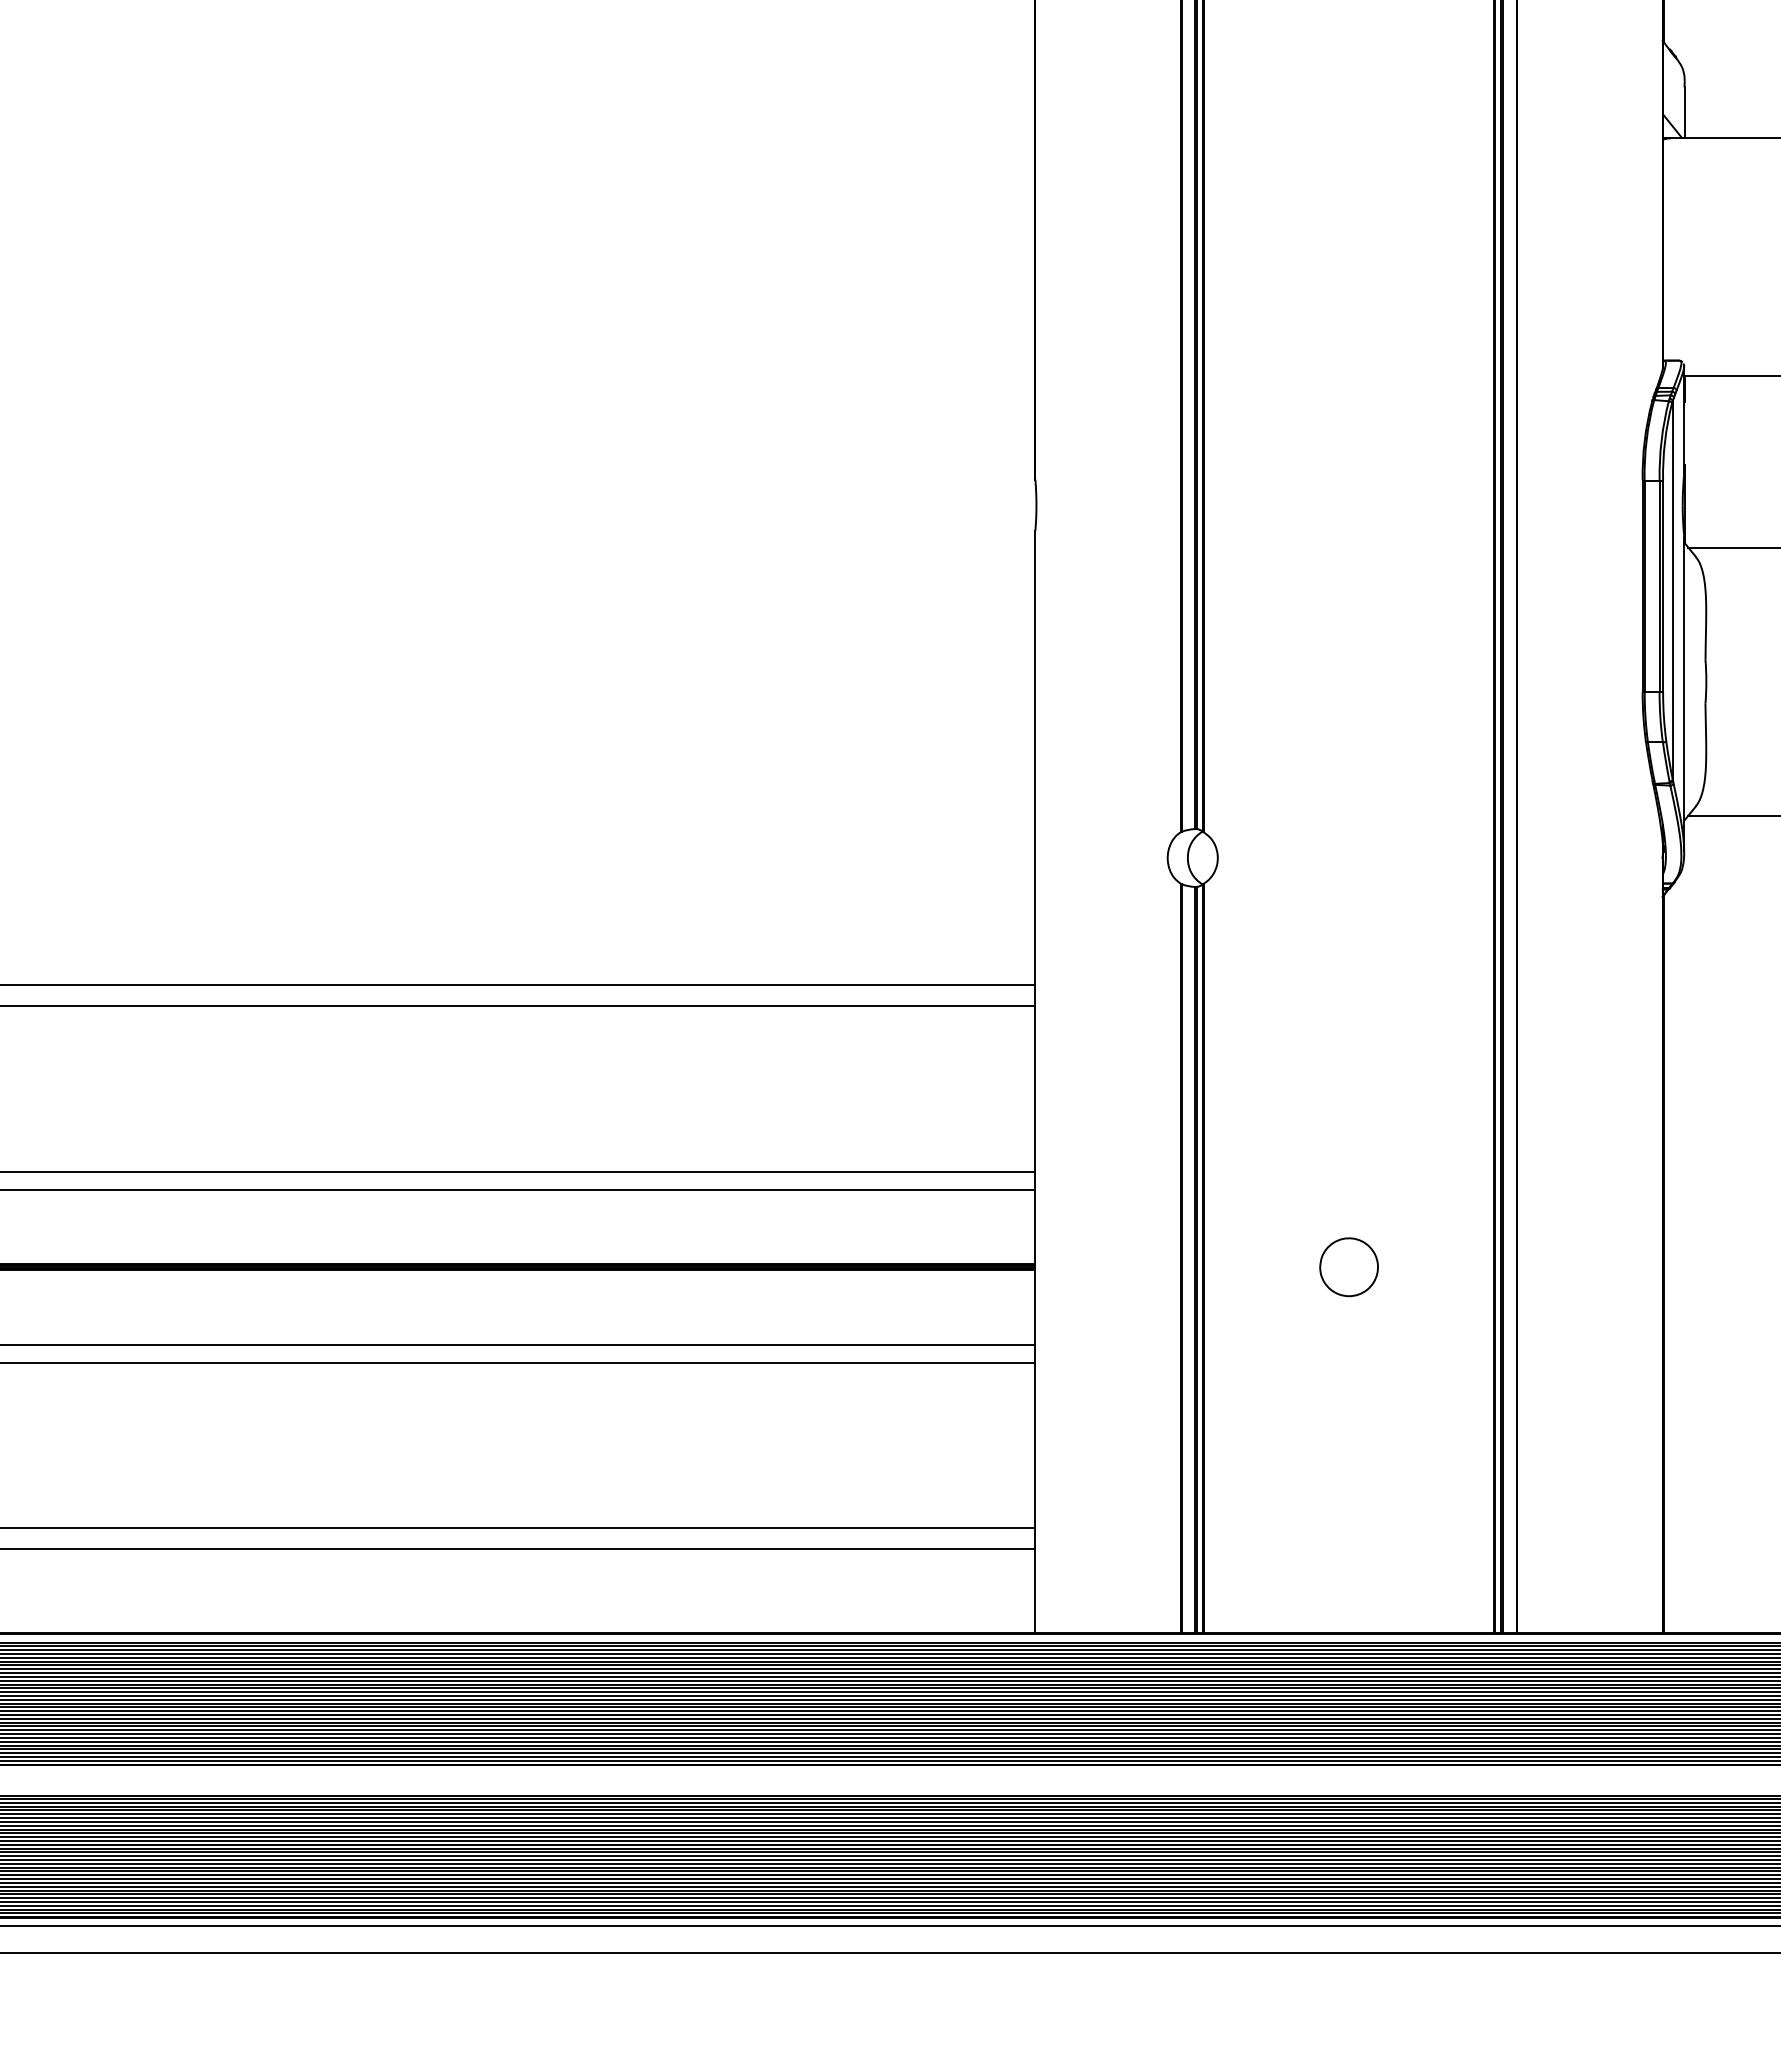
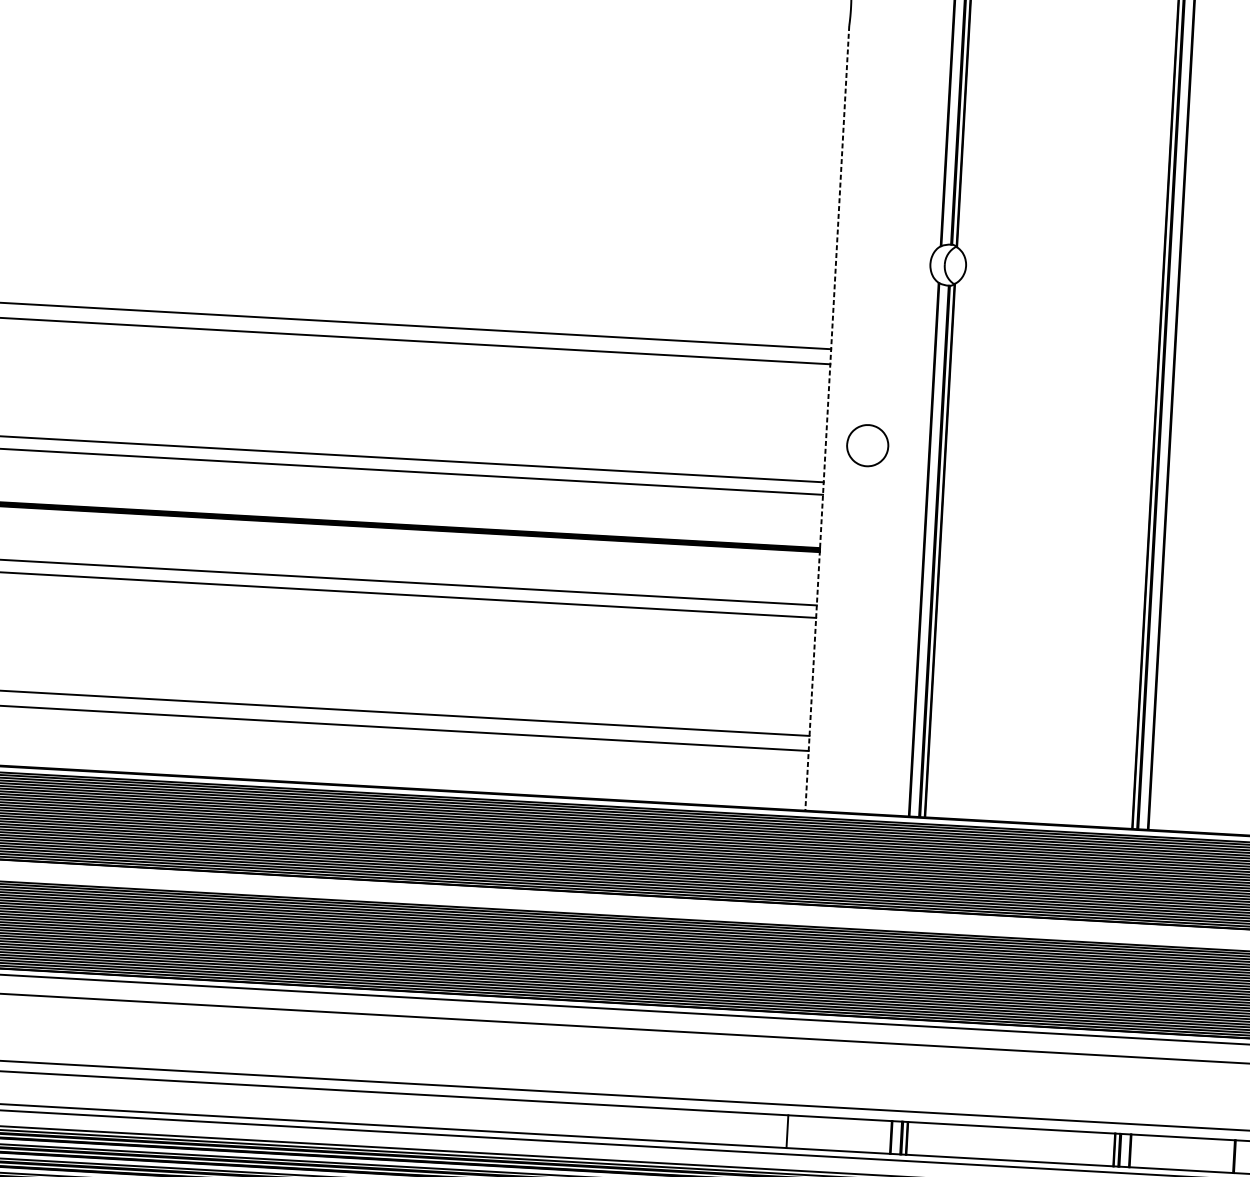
line: (1035, 1082) -> (827, 418), solid -> dashed
part: (1348, 1267) -> (867, 445), moved

